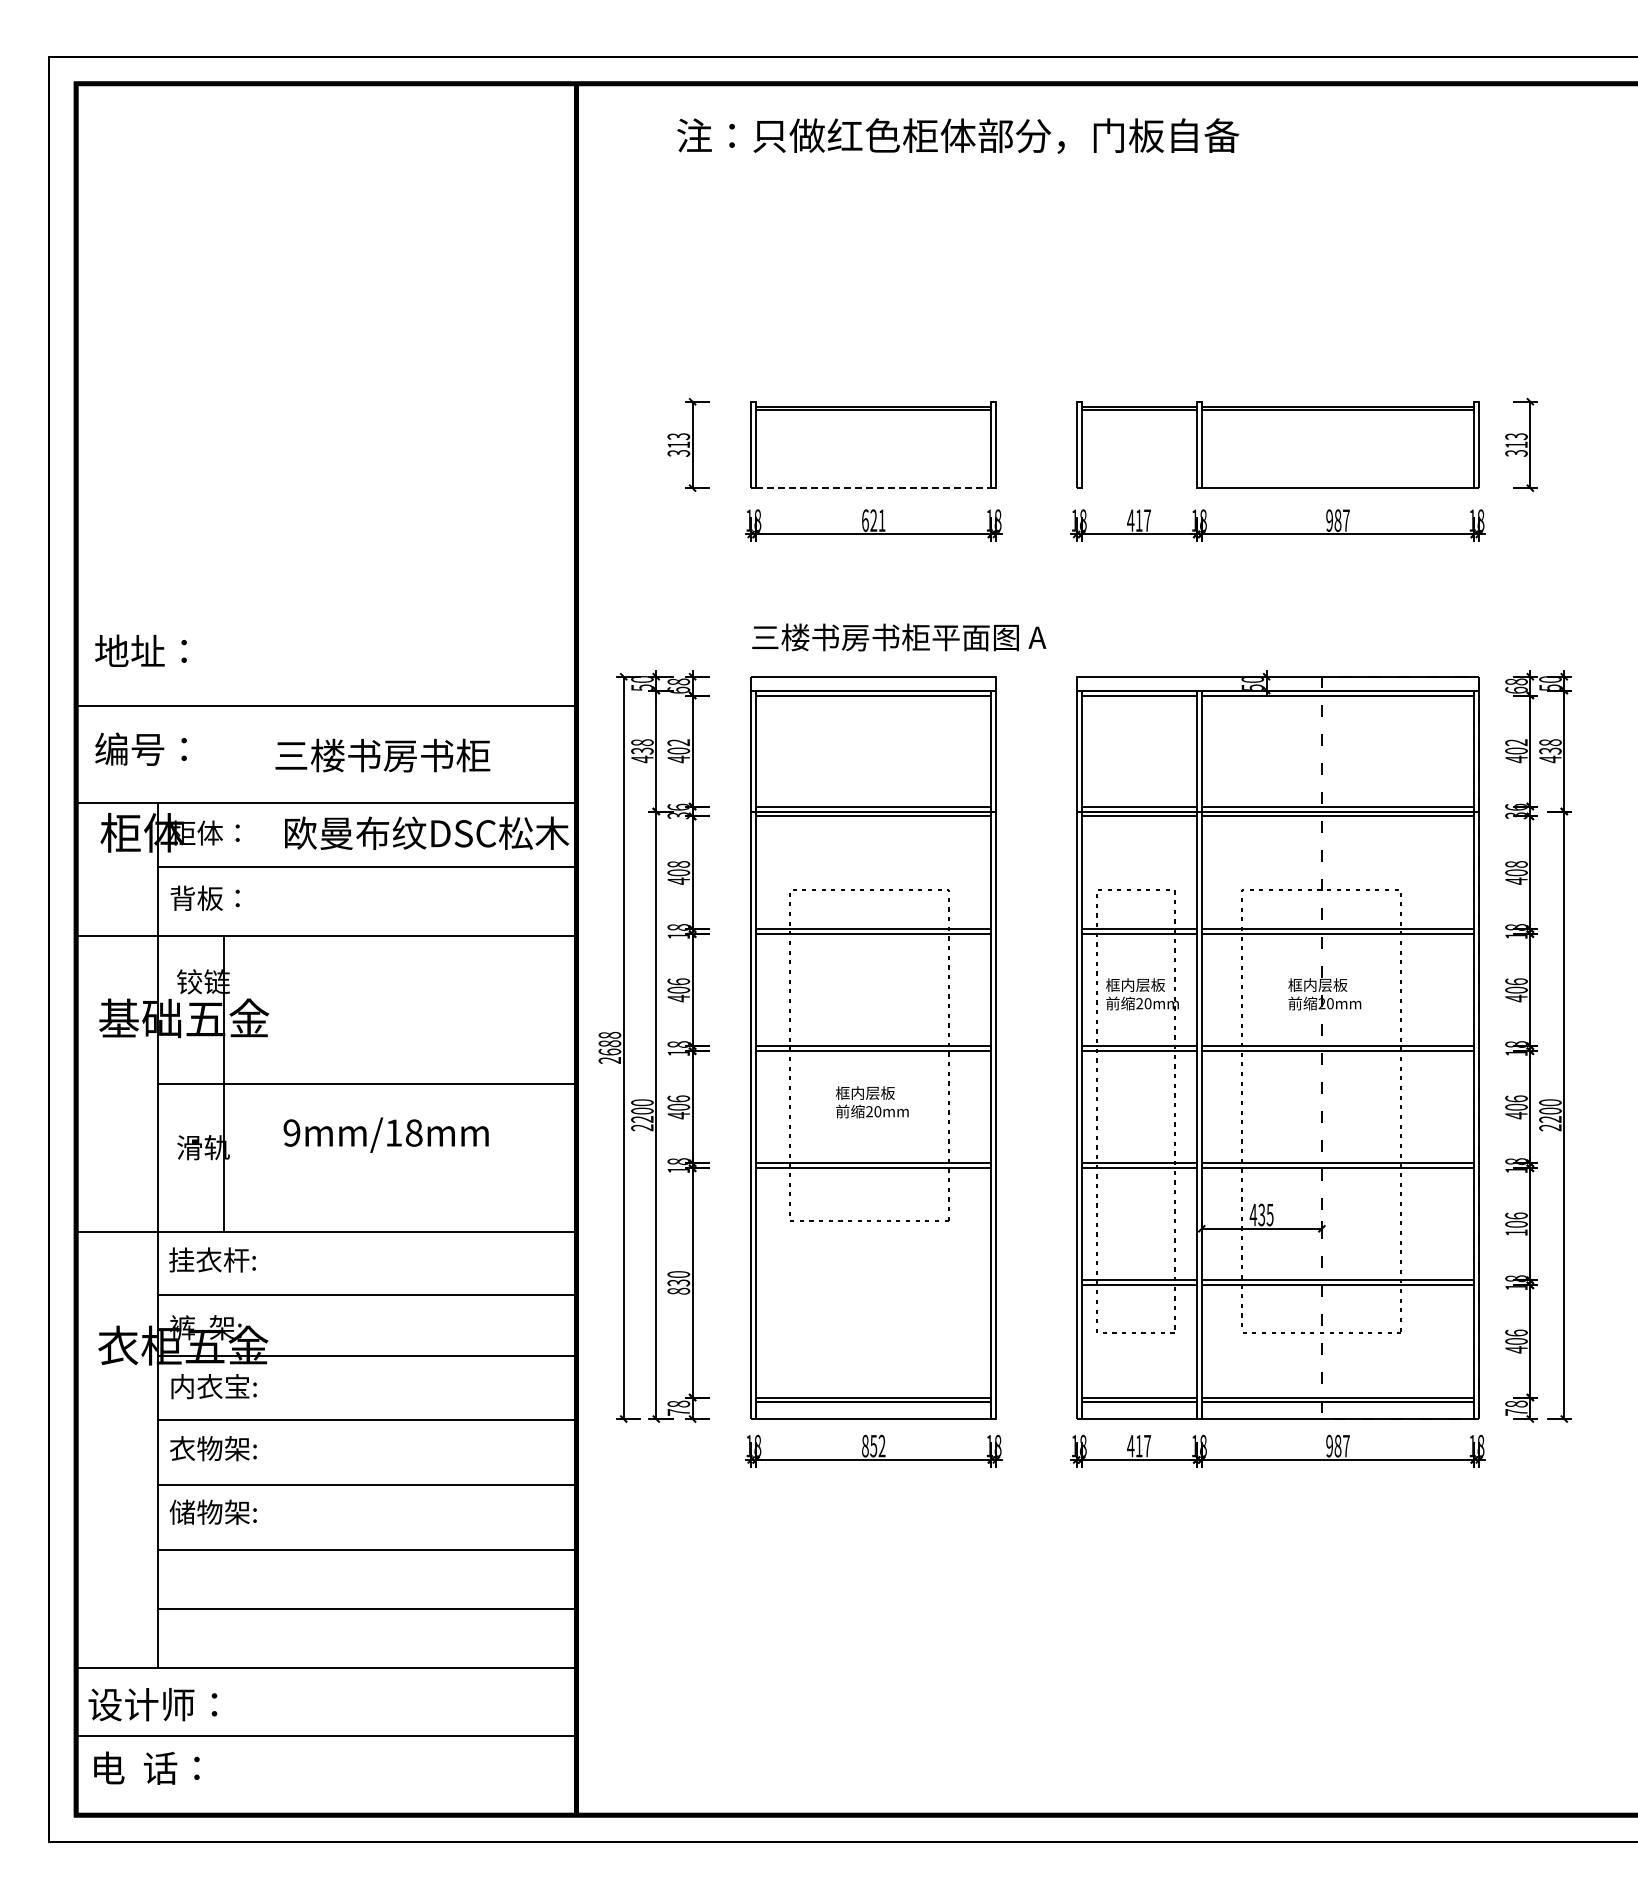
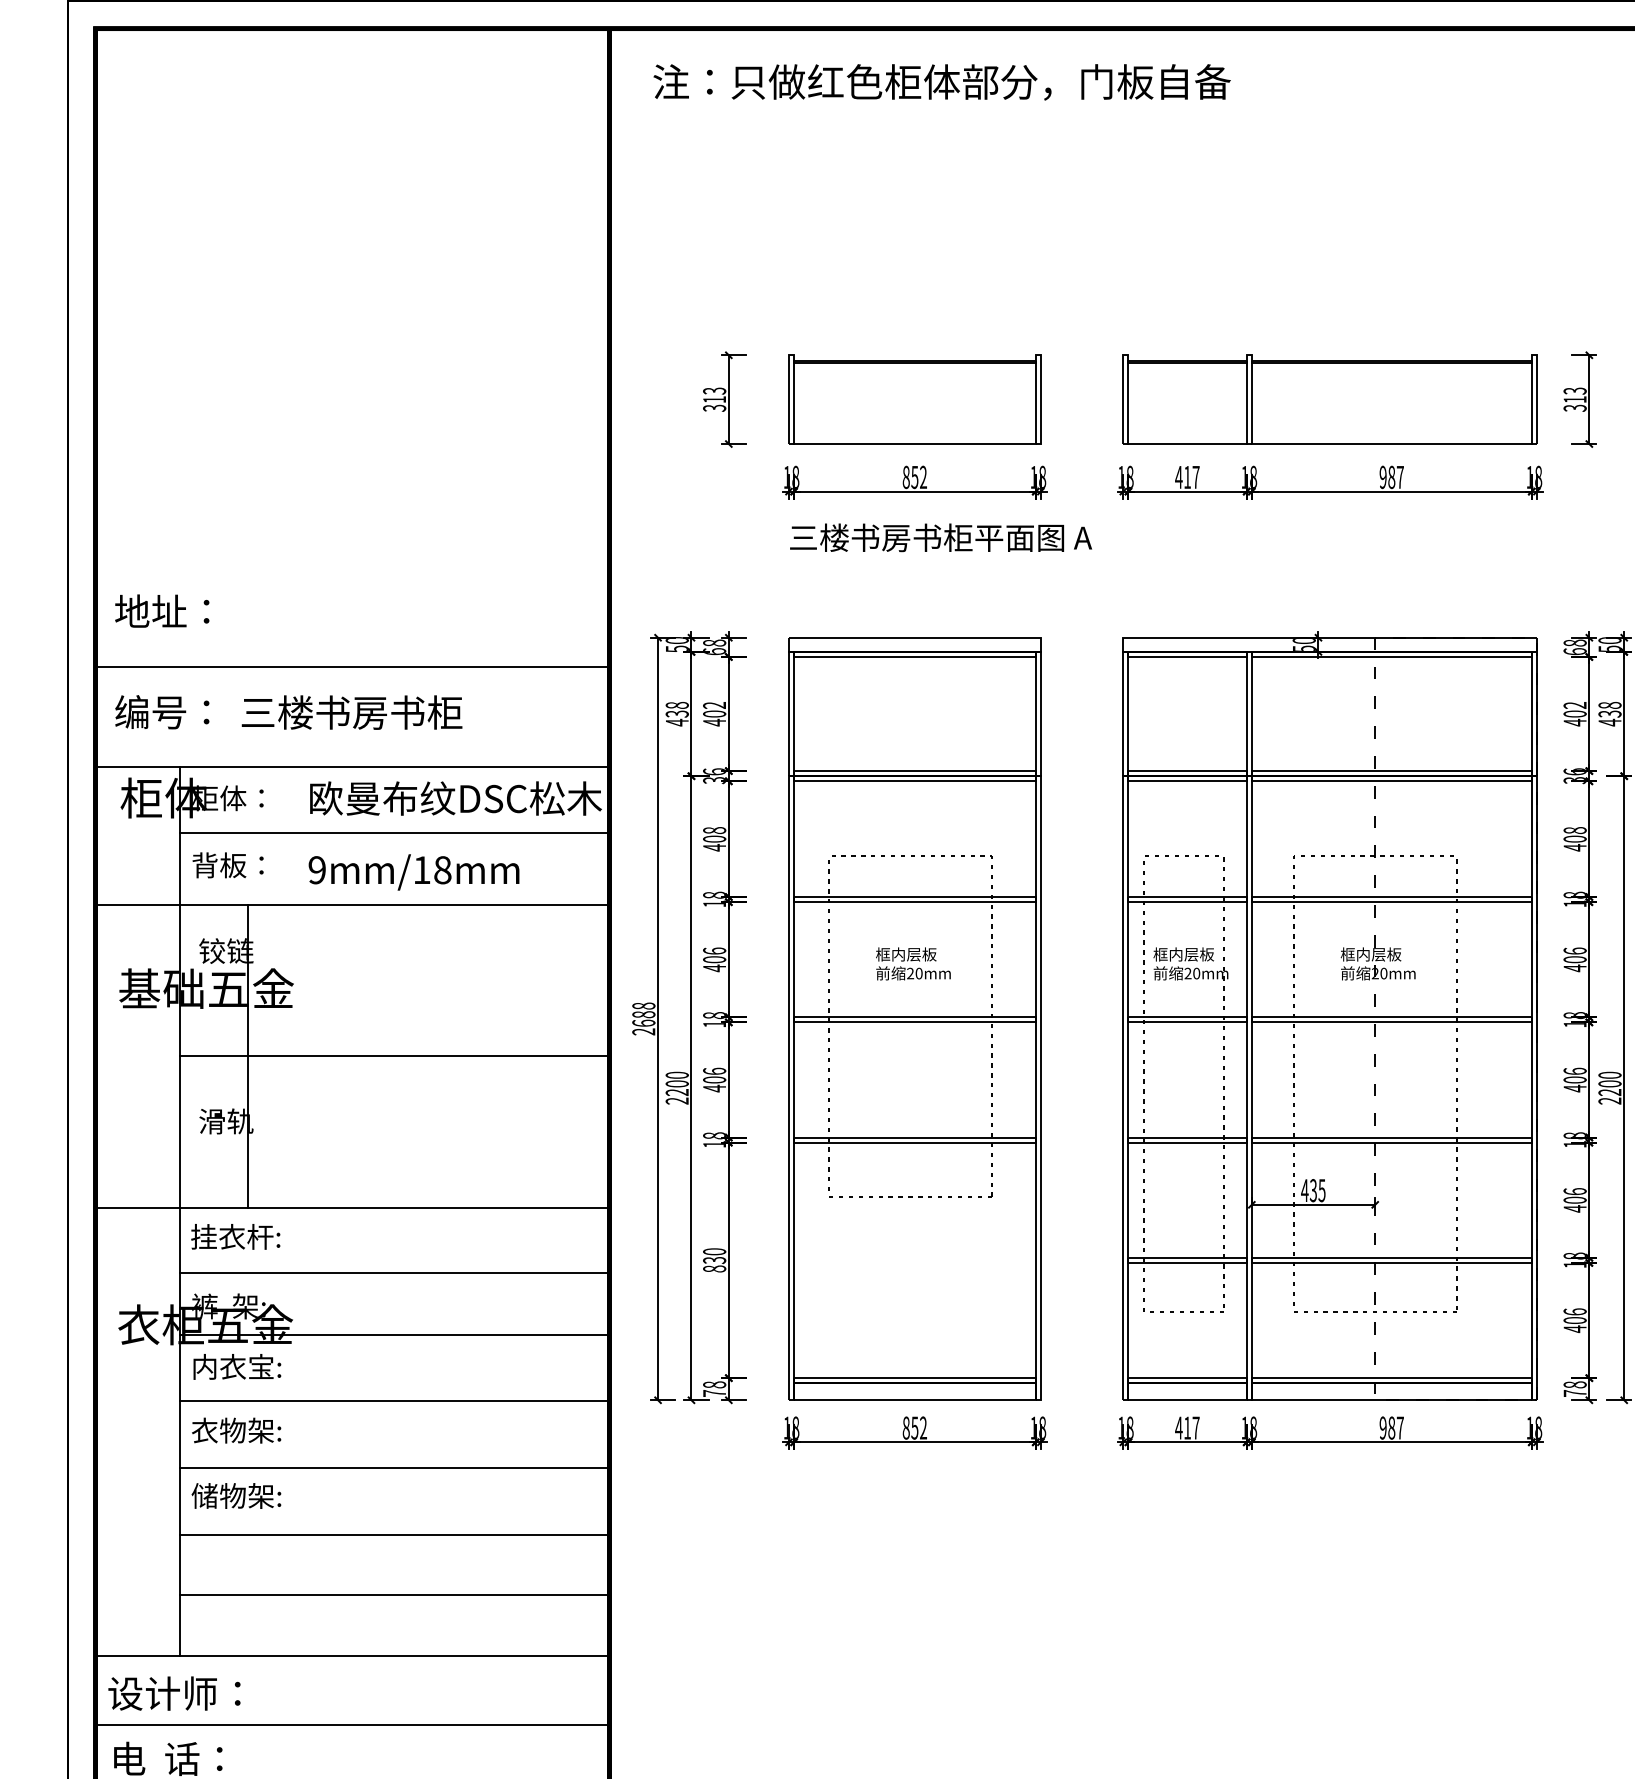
text: (958, 135) -> (942, 81), moved
line: (873, 488) -> (914, 444), dashed -> solid
line: (1138, 488) -> (1186, 444), added
text: (873, 520) -> (914, 477), 621 -> 852
text: (899, 637) -> (941, 537), moved
text: (382, 755) -> (351, 712), moved
text: (872, 1102) -> (913, 964), moved
text: (385, 1134) -> (413, 871), moved
text: (1516, 1232) -> (1575, 1208), 106 -> 406

